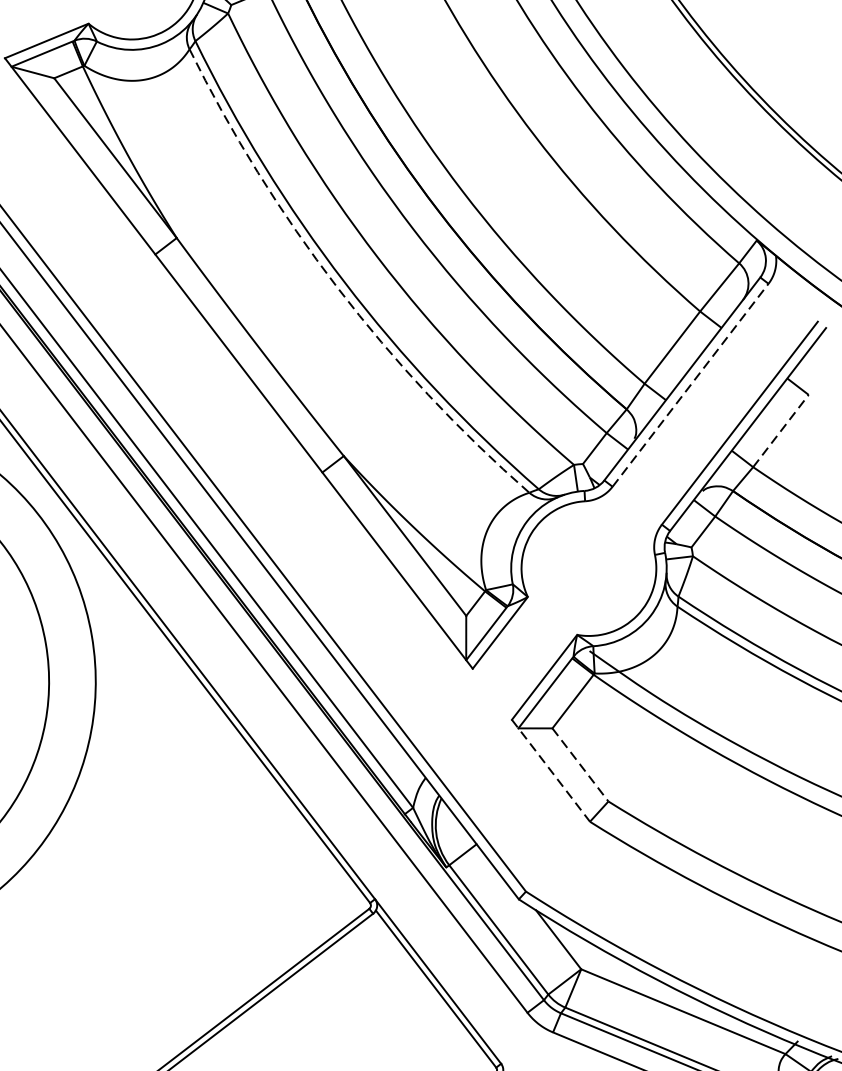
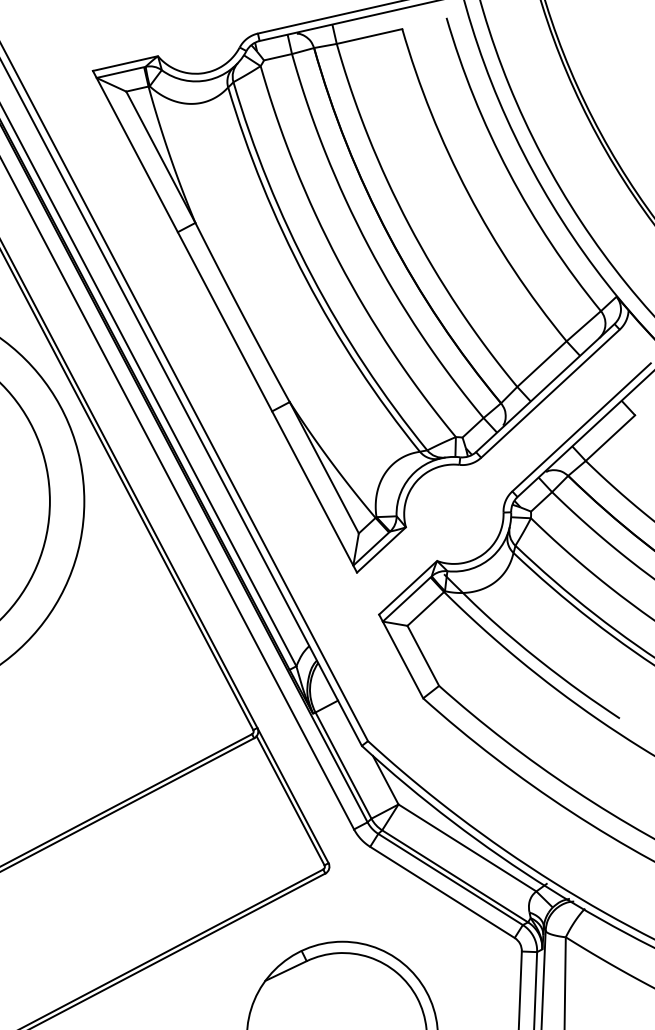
arc: (338, 288) -> (306, 279), dashed -> solid
line: (690, 384) -> (550, 393), dashed -> solid
line: (781, 431) -> (610, 438), dashed -> solid
line: (580, 764) -> (423, 655), dashed -> solid
line: (551, 770) -> (401, 656), dashed -> solid

